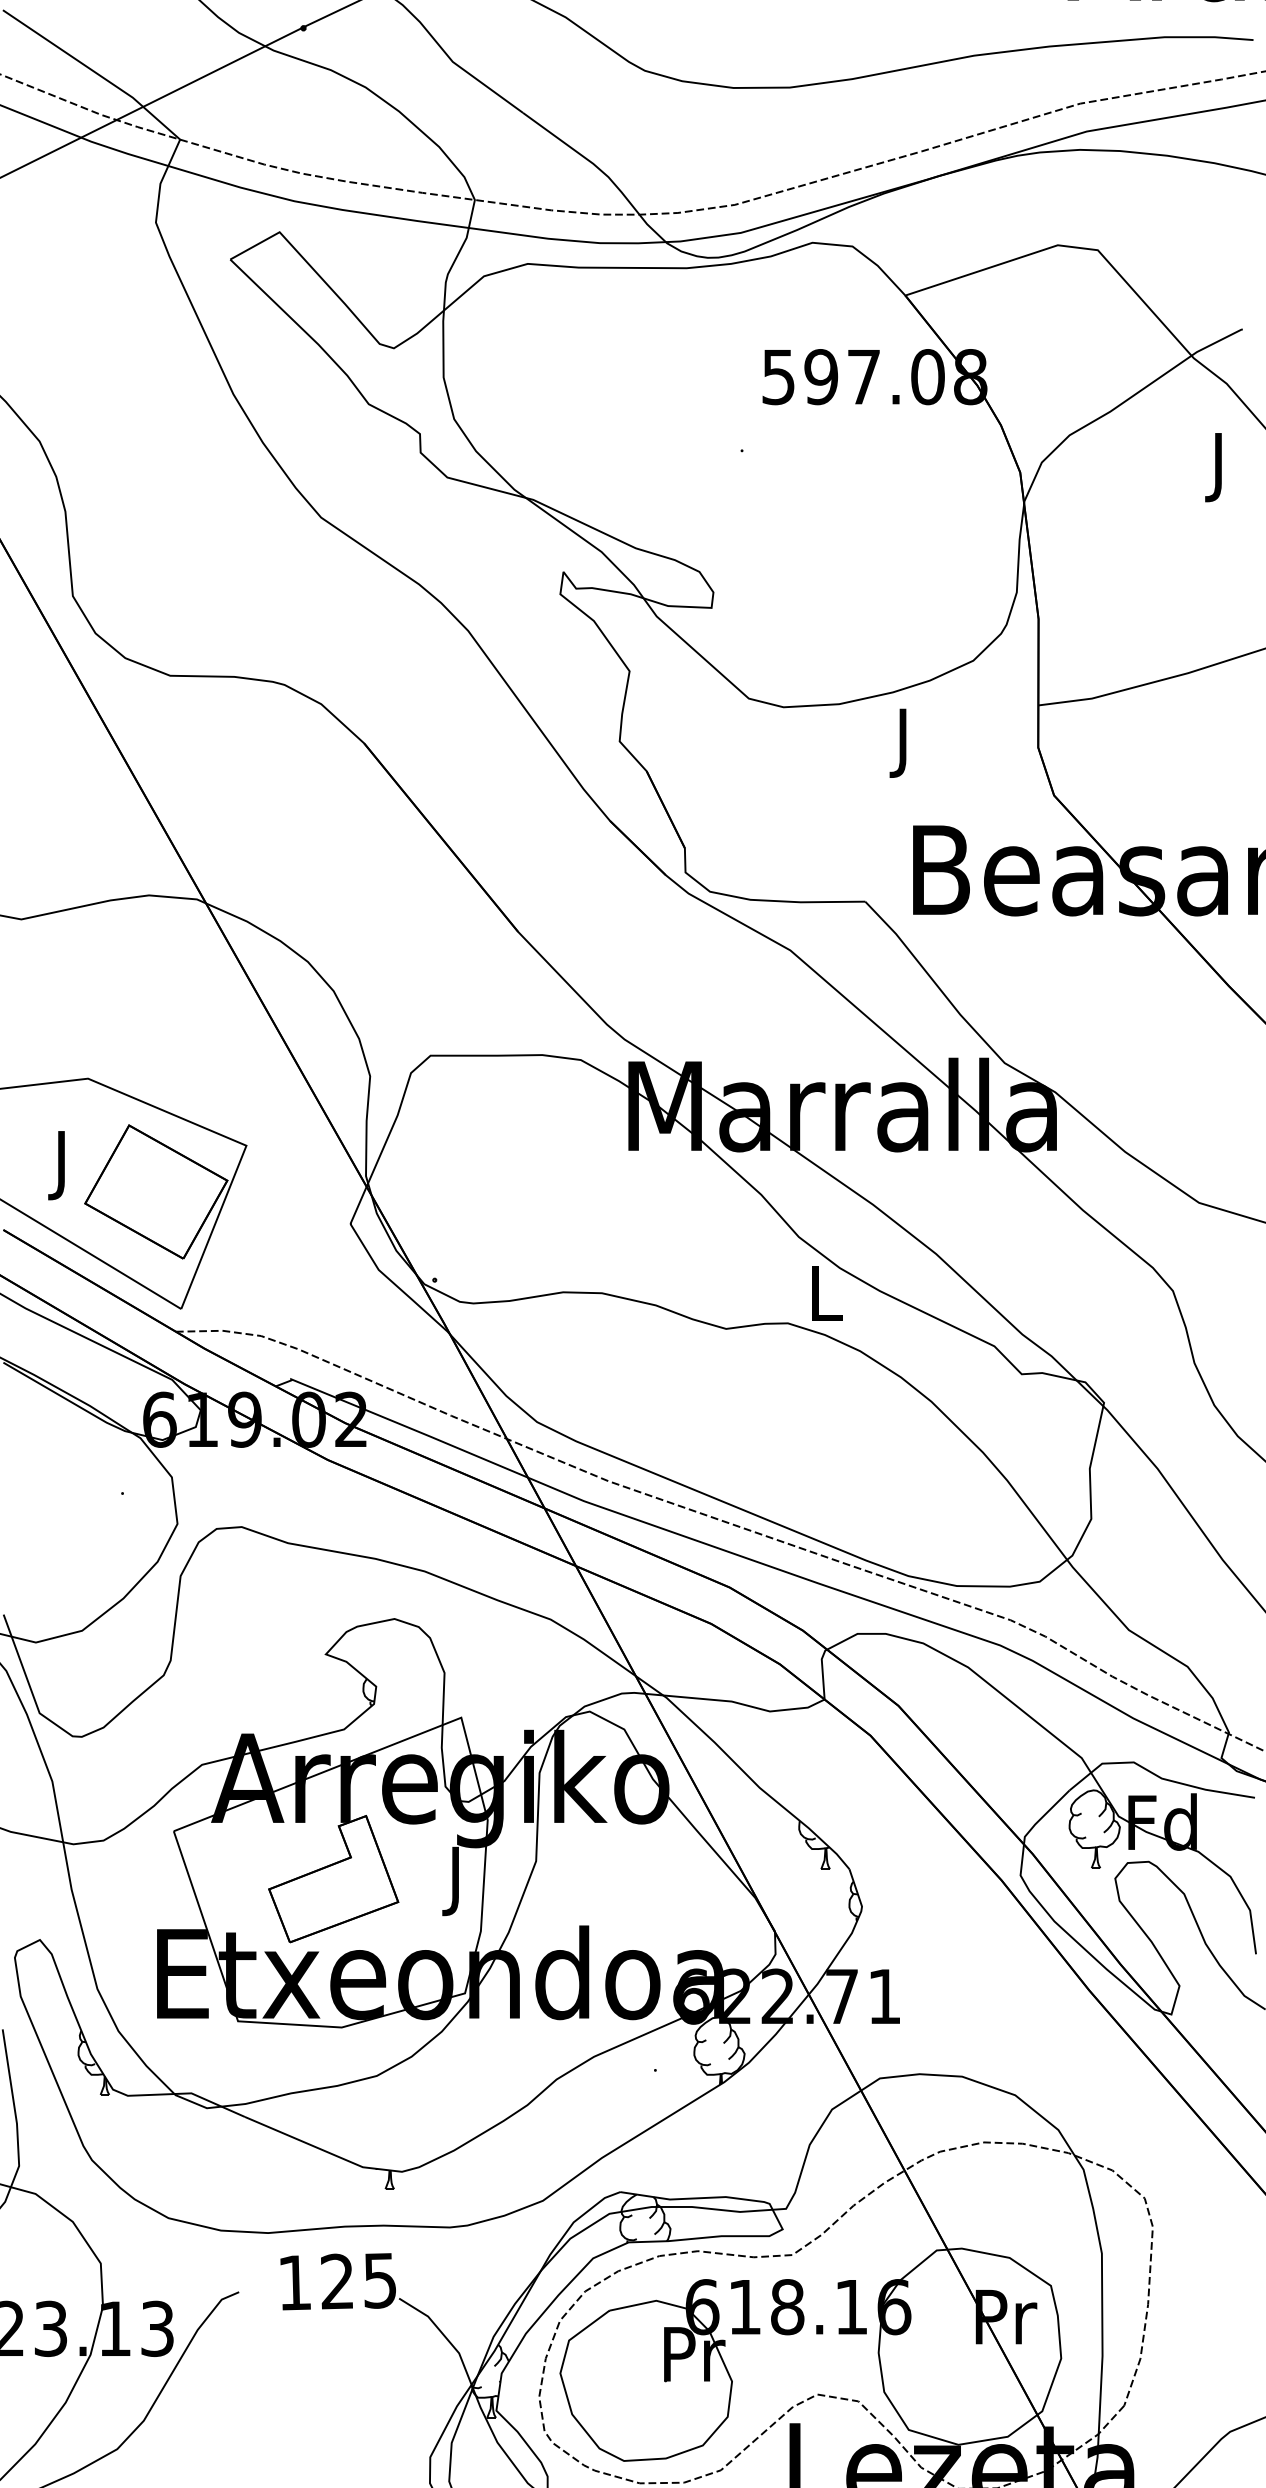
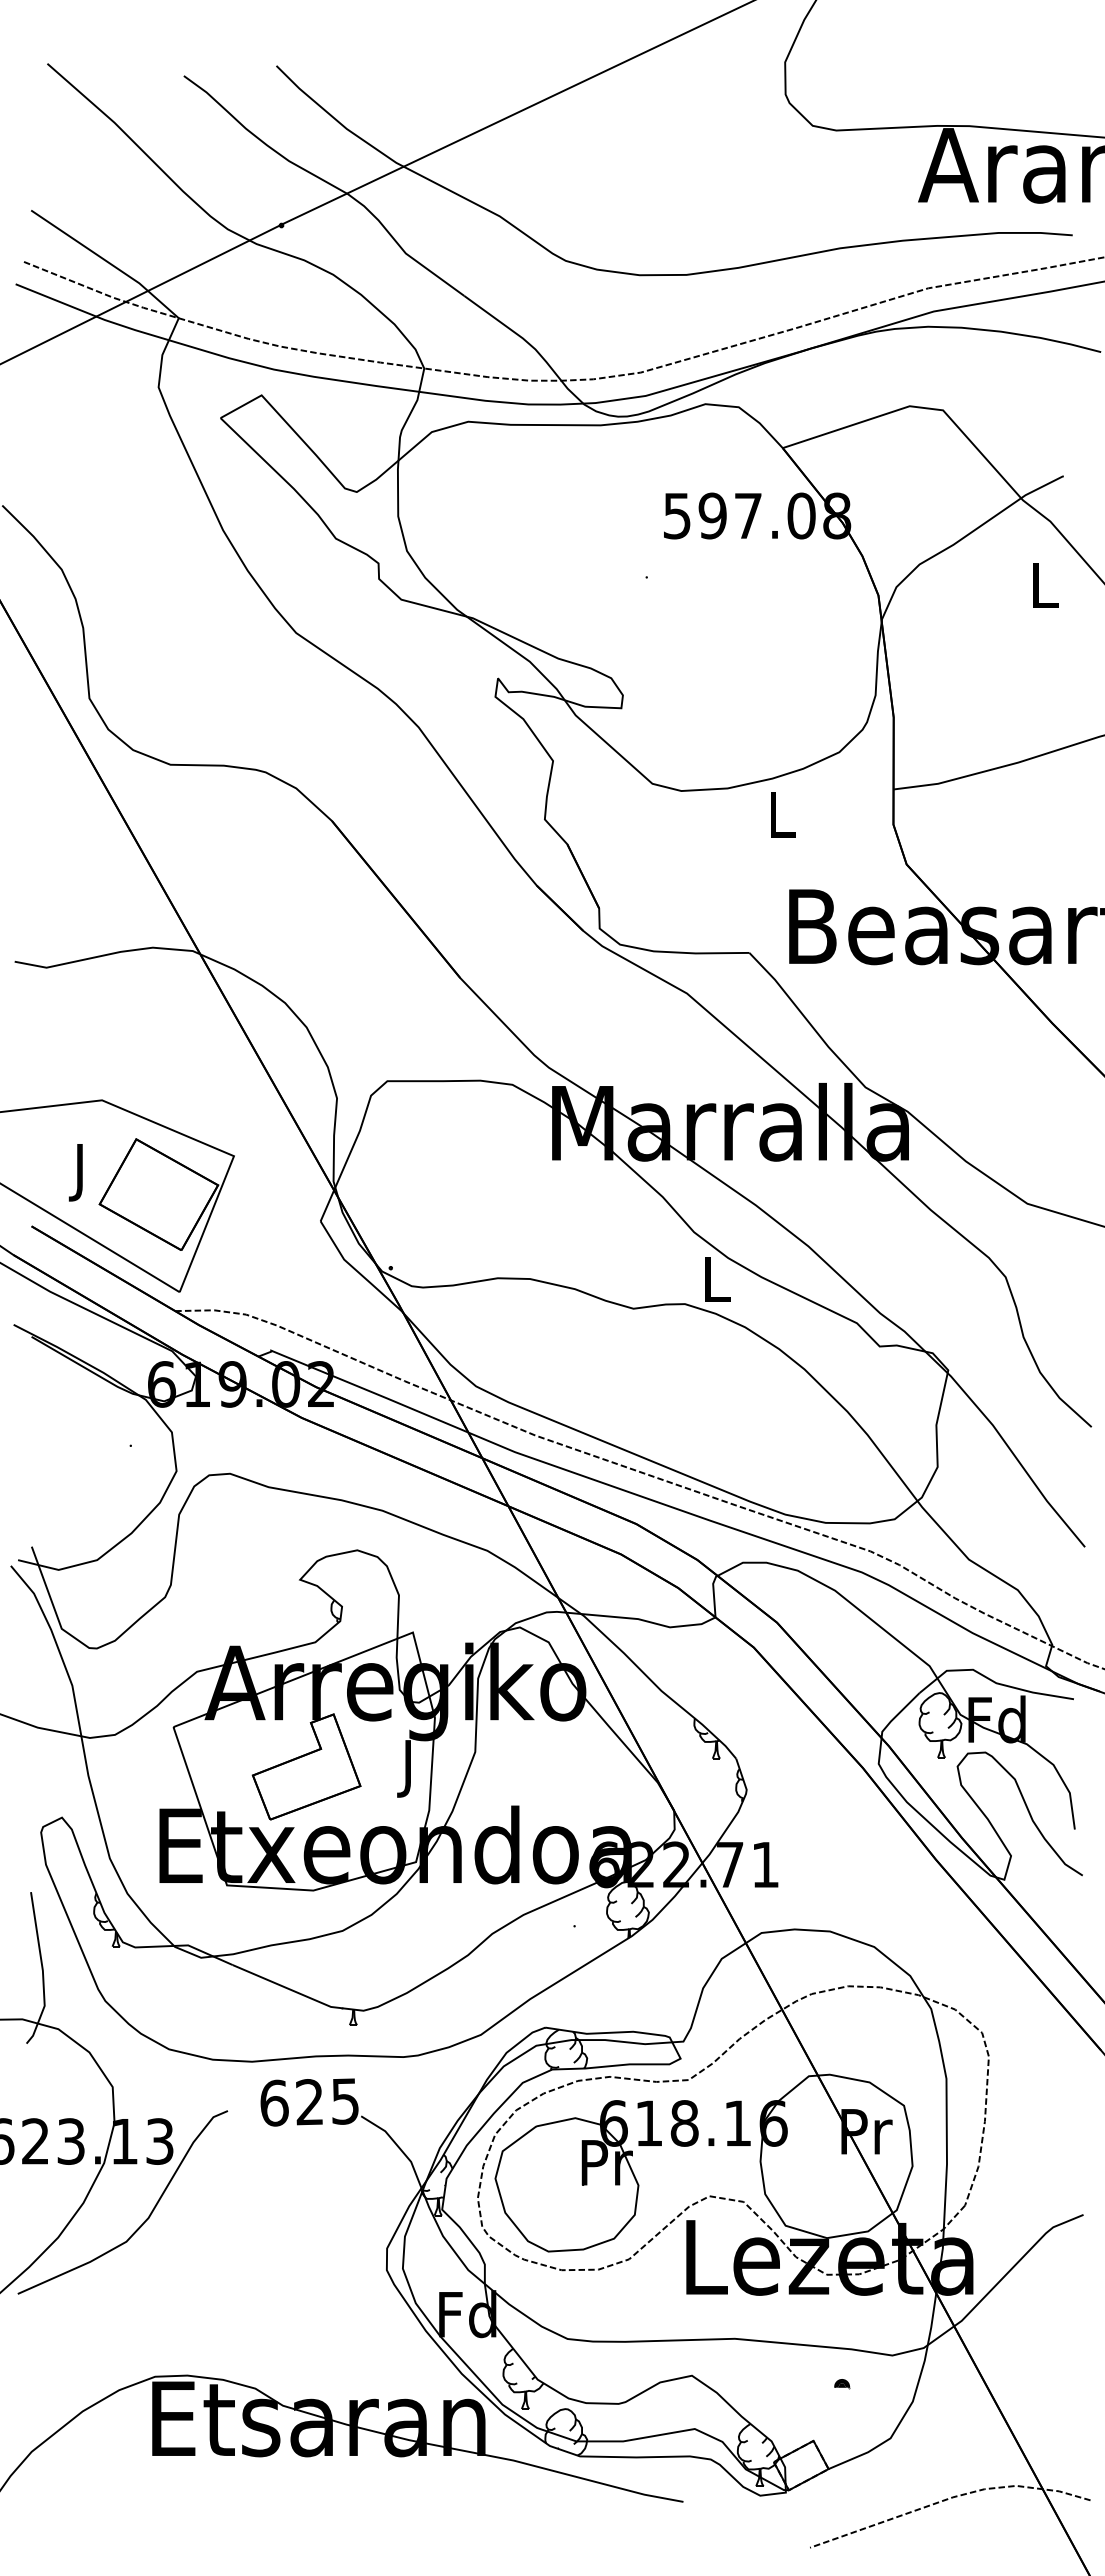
text: (1220, 467) -> (1045, 591), J -> L
text: (905, 742) -> (782, 820), J -> L
text: (295, 2281) -> (274, 2102), 125 -> 625

